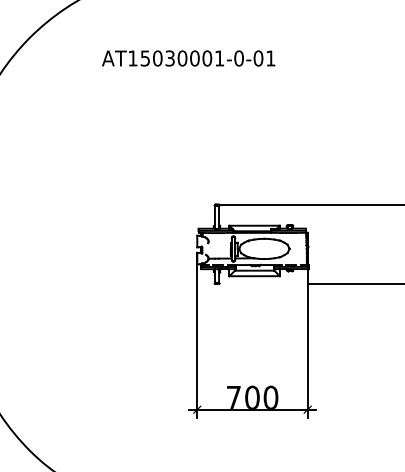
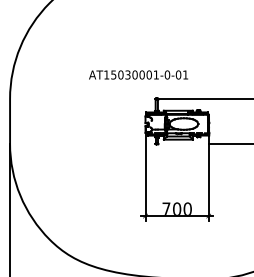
text: (188, 57) -> (138, 74), moved

